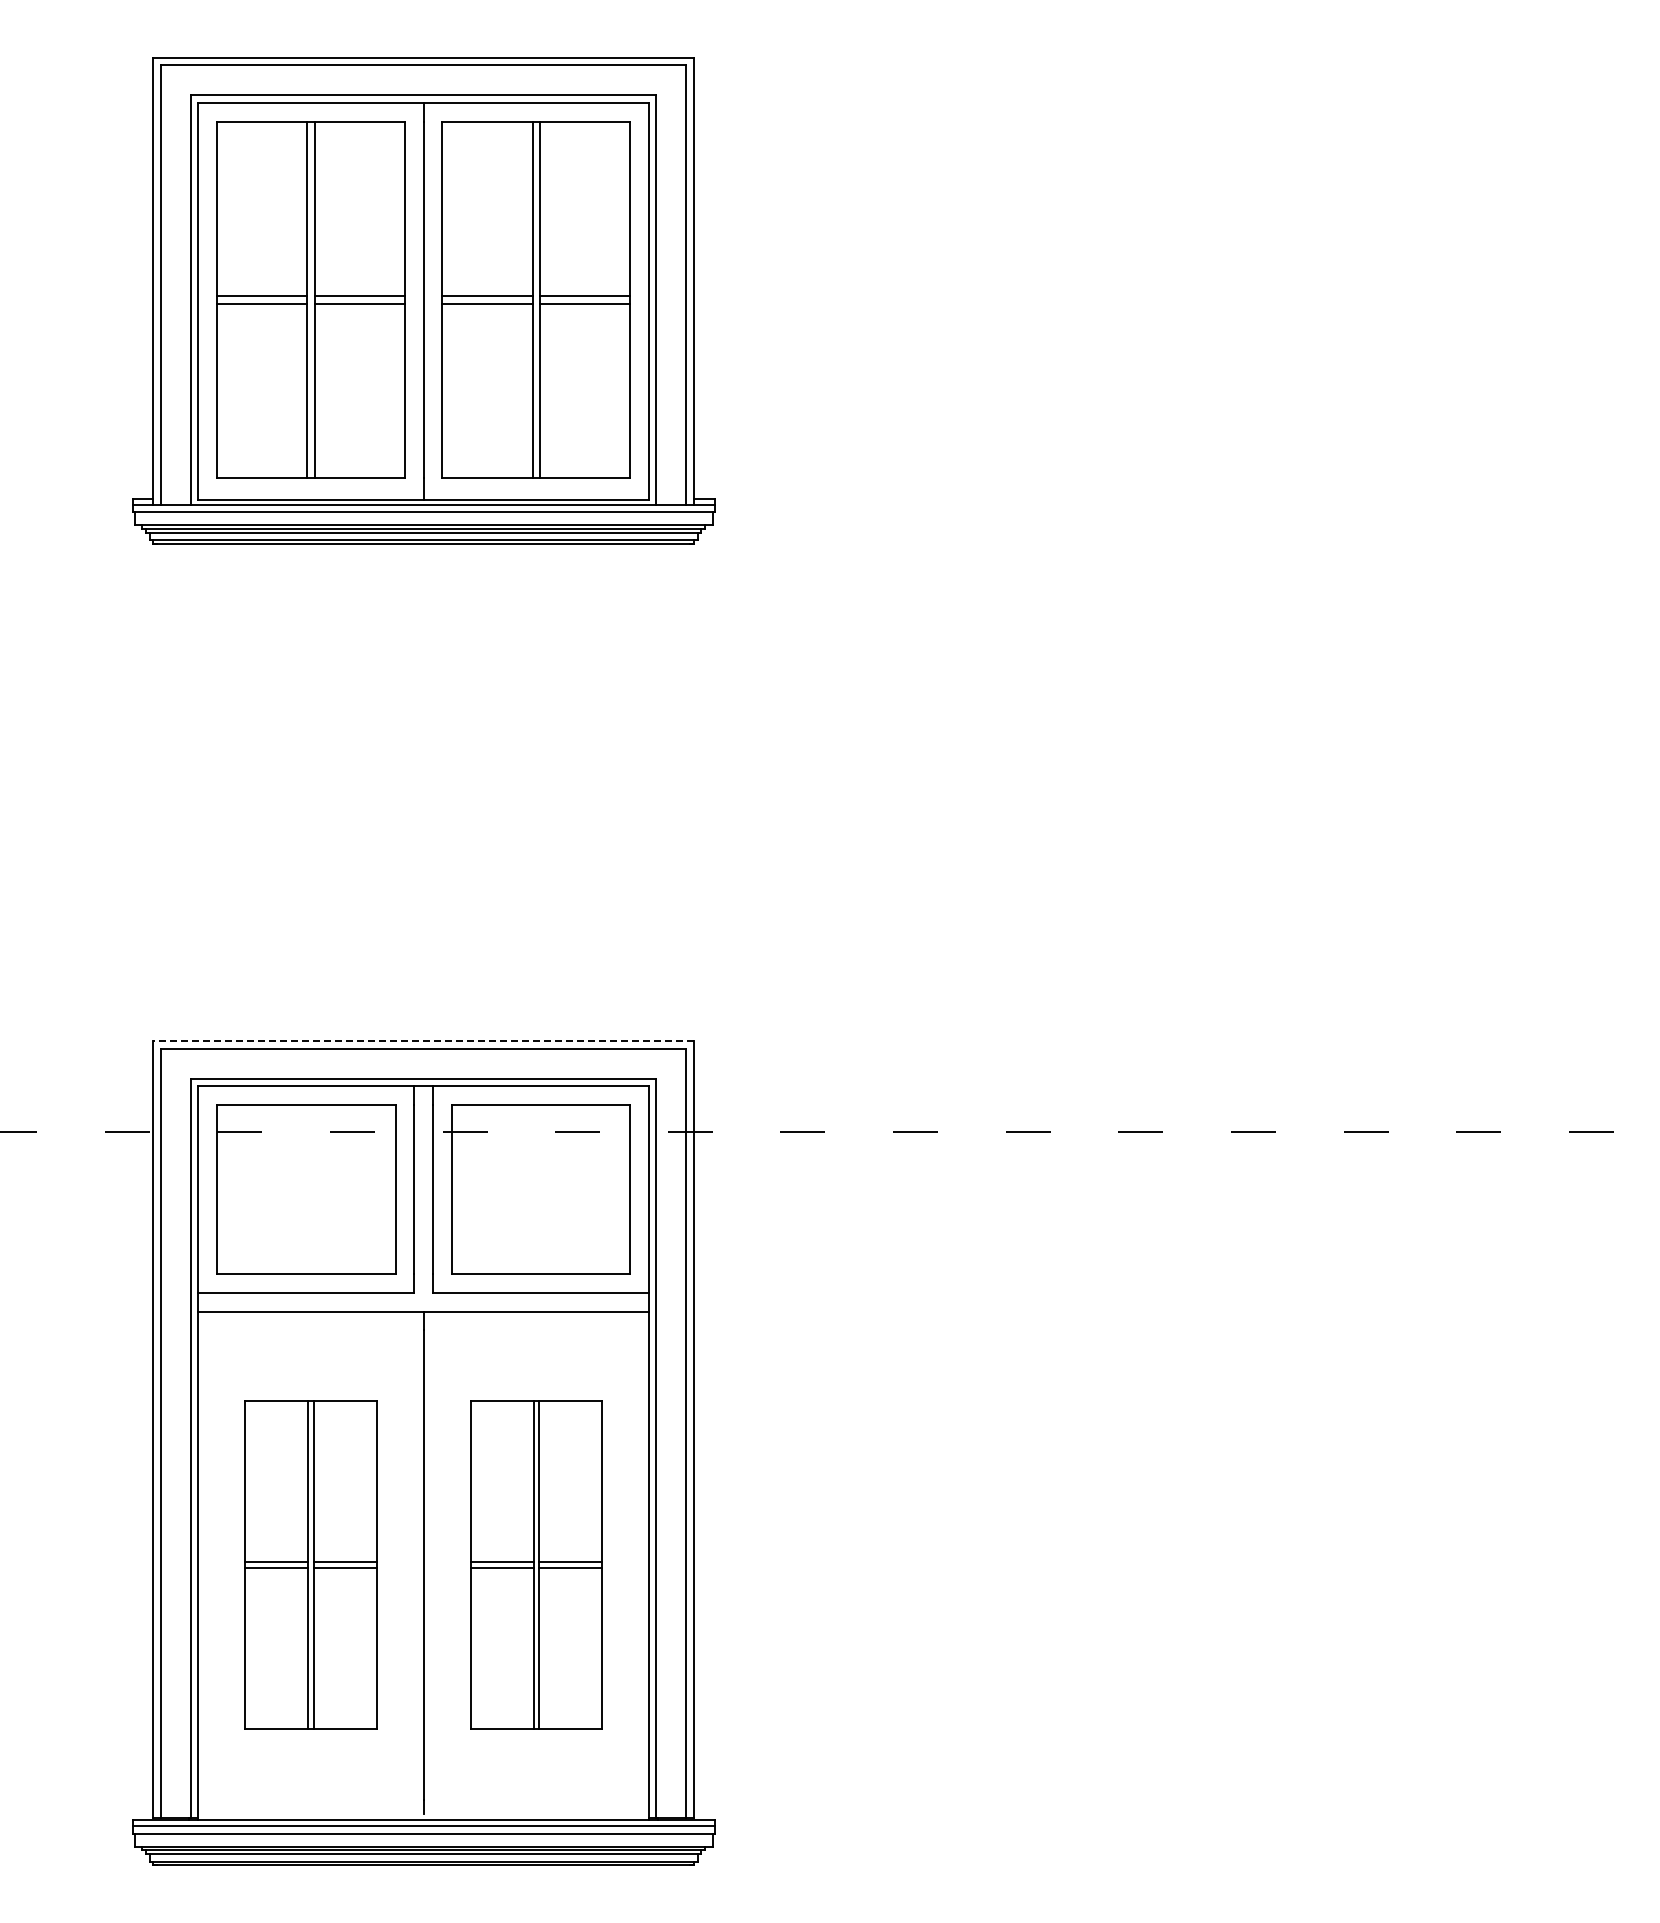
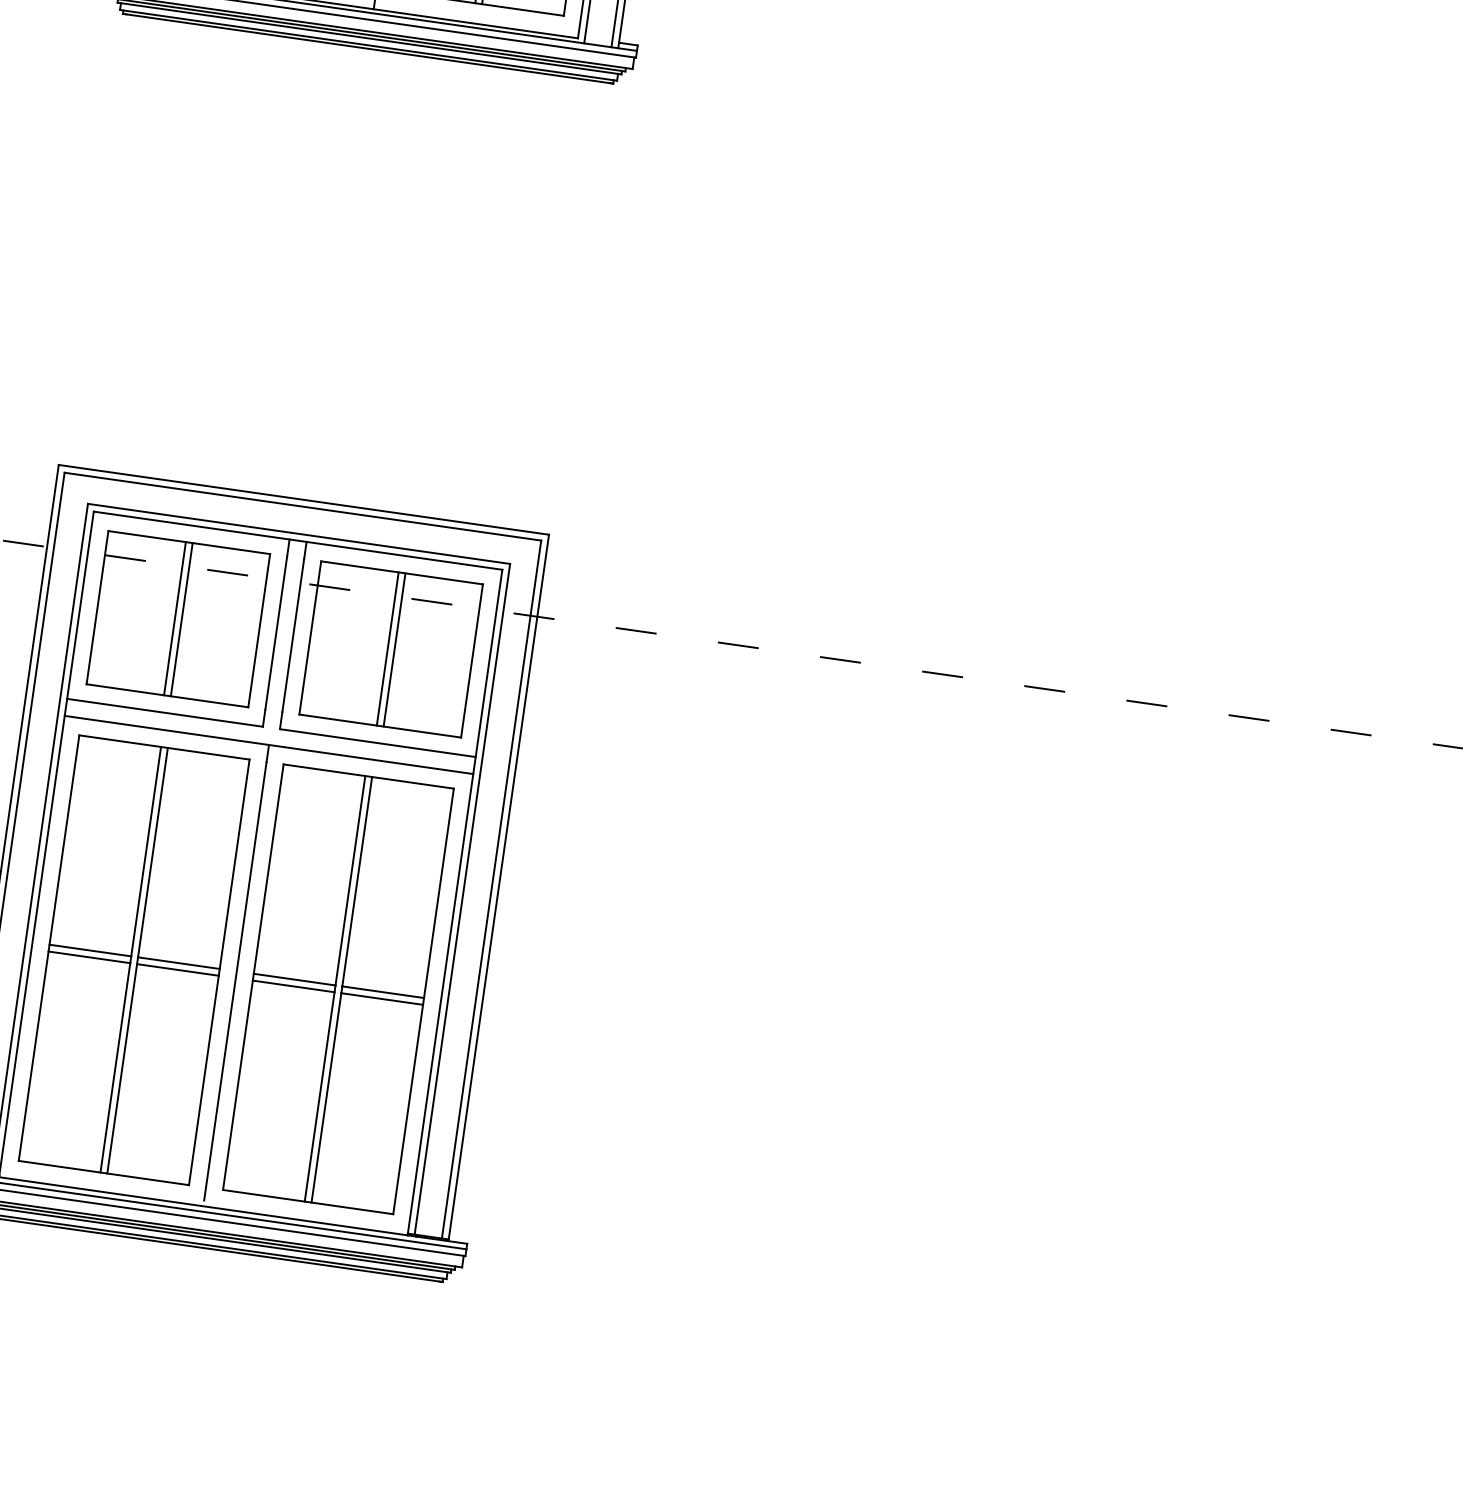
line: (423, 1041) -> (303, 500), dashed -> solid
line: (302, 1189) -> (174, 618), added
line: (310, 1189) -> (182, 619), added
line: (537, 1189) -> (387, 648), added
line: (544, 1189) -> (394, 649), added
part: (310, 1564) -> (133, 959), size x1.43
part: (535, 1564) -> (337, 988), size x1.43

